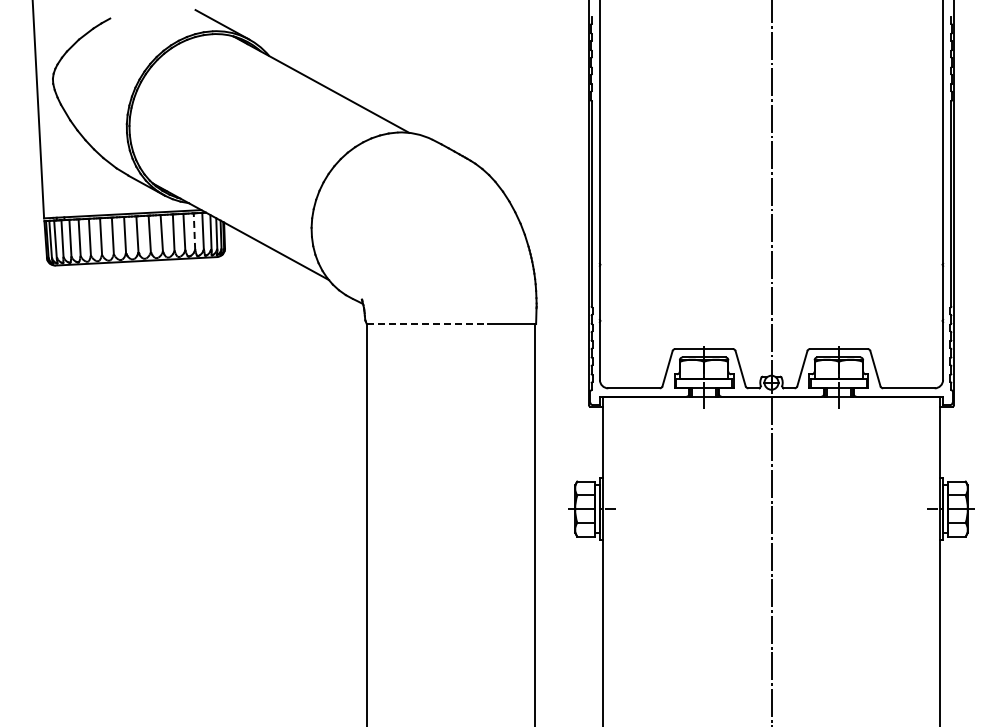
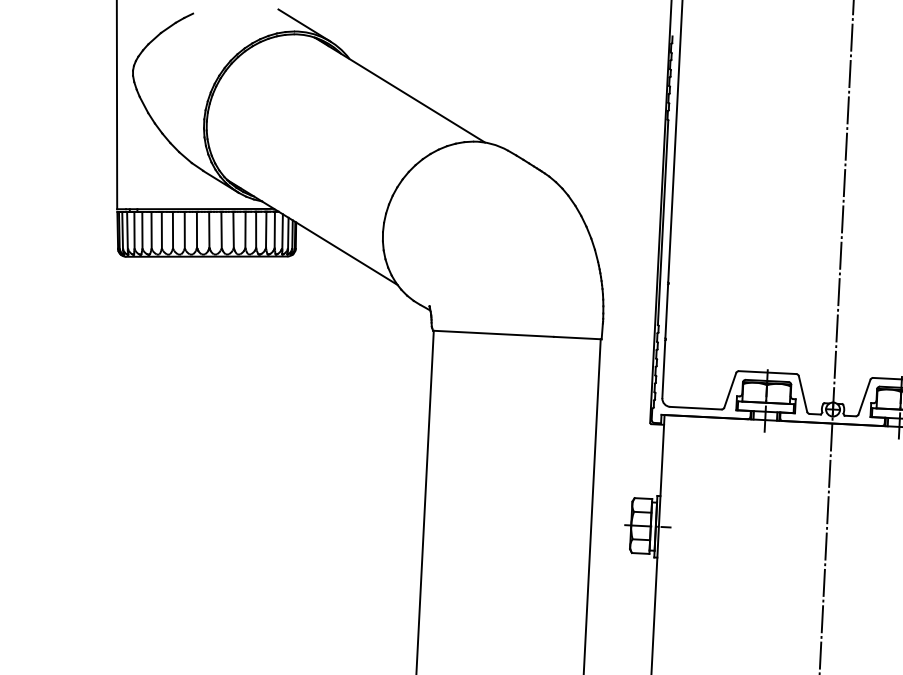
line: (194, 231) -> (266, 229), dashed -> solid
line: (427, 324) -> (493, 334), dashed -> solid

